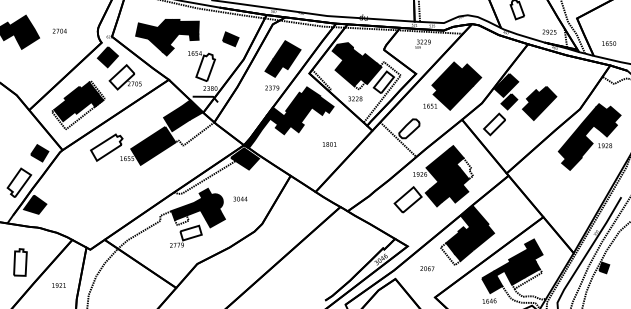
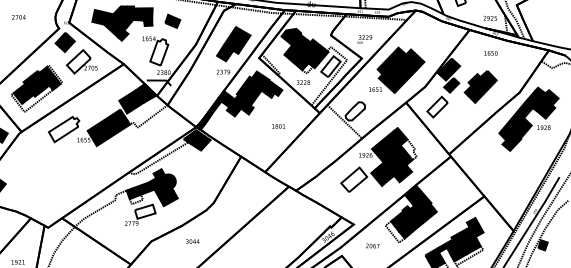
part: (230, 39) -> (172, 21), moved
text: (422, 43) -> (364, 38), moved
text: (609, 43) -> (491, 53), moved
text: (240, 198) -> (192, 241), moved

